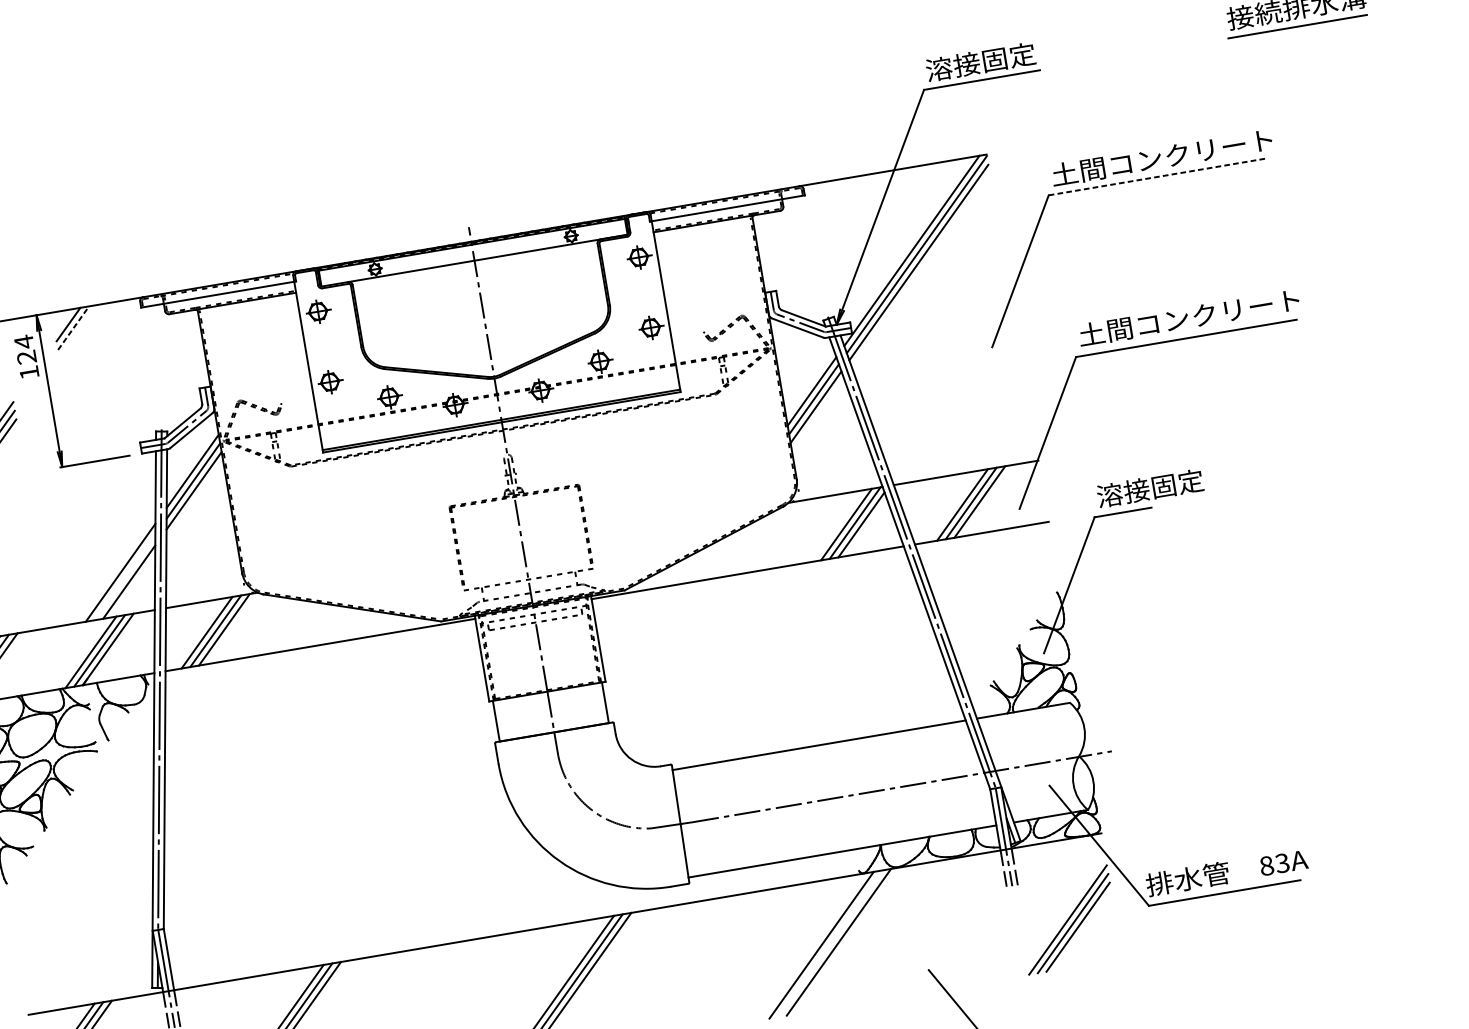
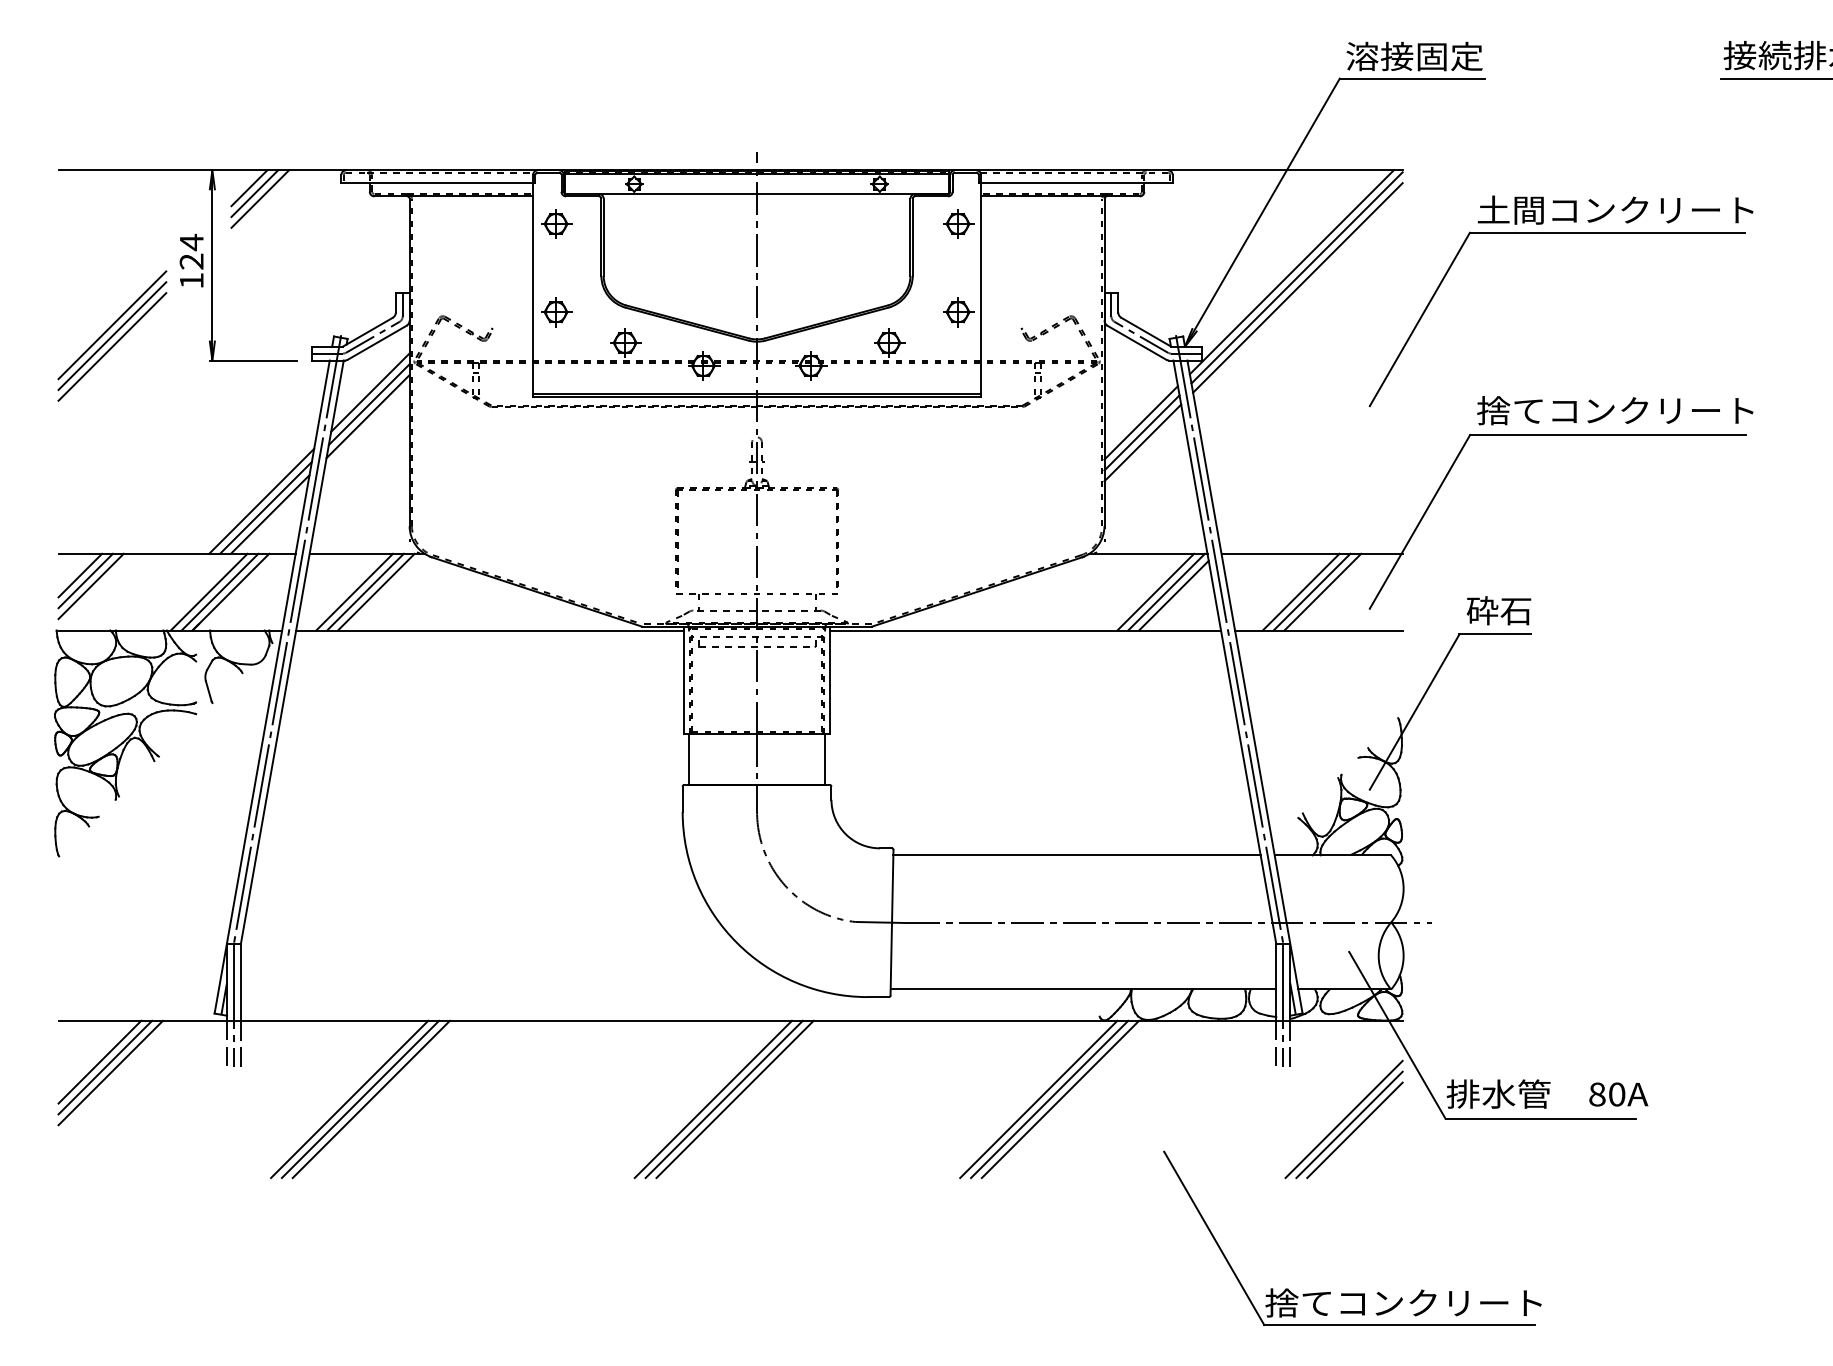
line: (1158, 176) -> (1607, 232), dashed -> solid
line: (74, 327) -> (255, 193), dashed -> solid
line: (78, 331) -> (260, 198), added
text: (1105, 331) -> (1510, 410), 土間コンクリート -> 捨てコンクリート
text: (26, 356) -> (191, 260), moved
text: (1149, 488) -> (1532, 610), 溶接固定 -> 砕石
line: (124, 577) -> (265, 507), added
text: (1282, 863) -> (1616, 1094), 83A -> 80A
line: (830, 943) -> (1049, 1099), added

